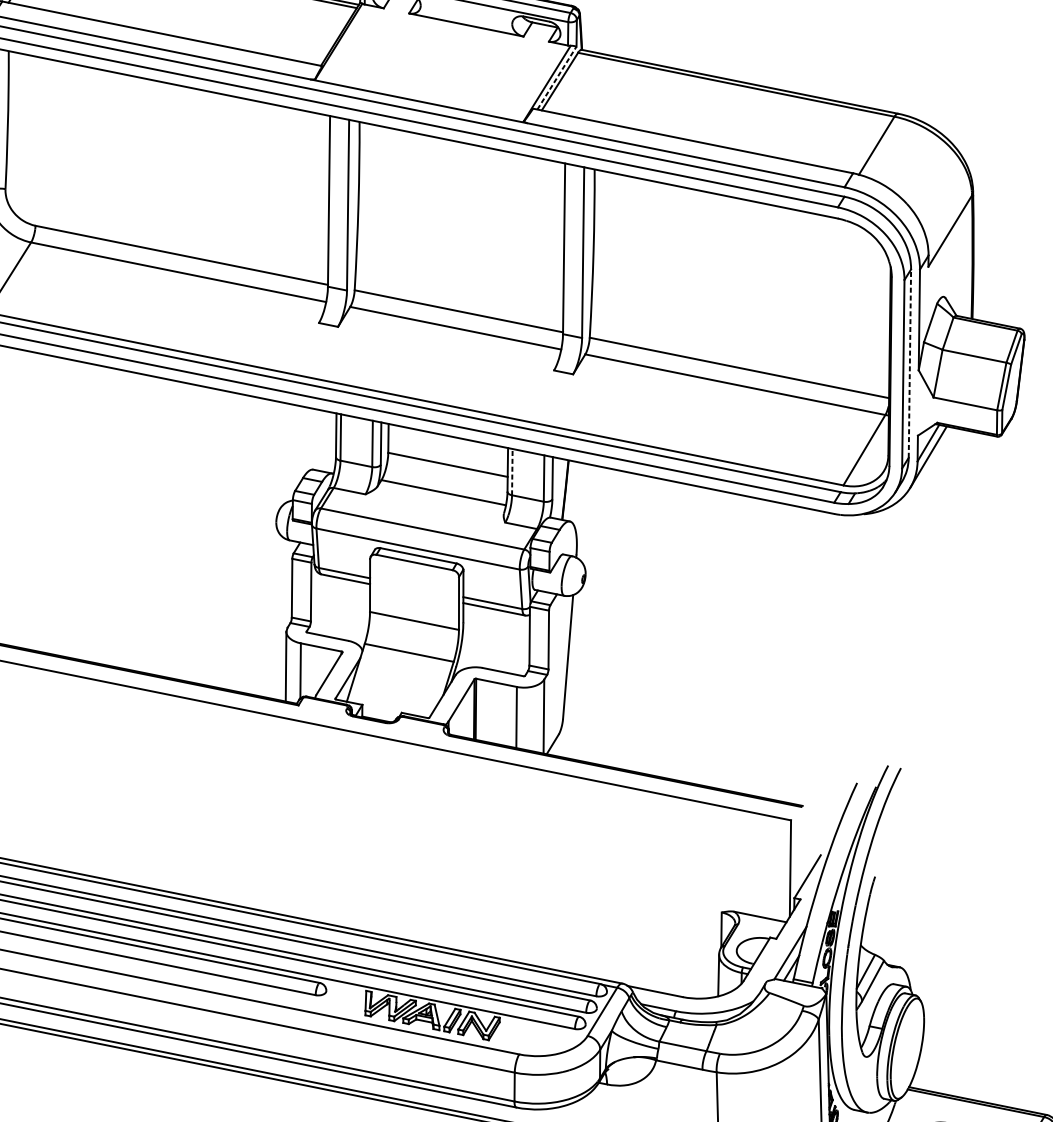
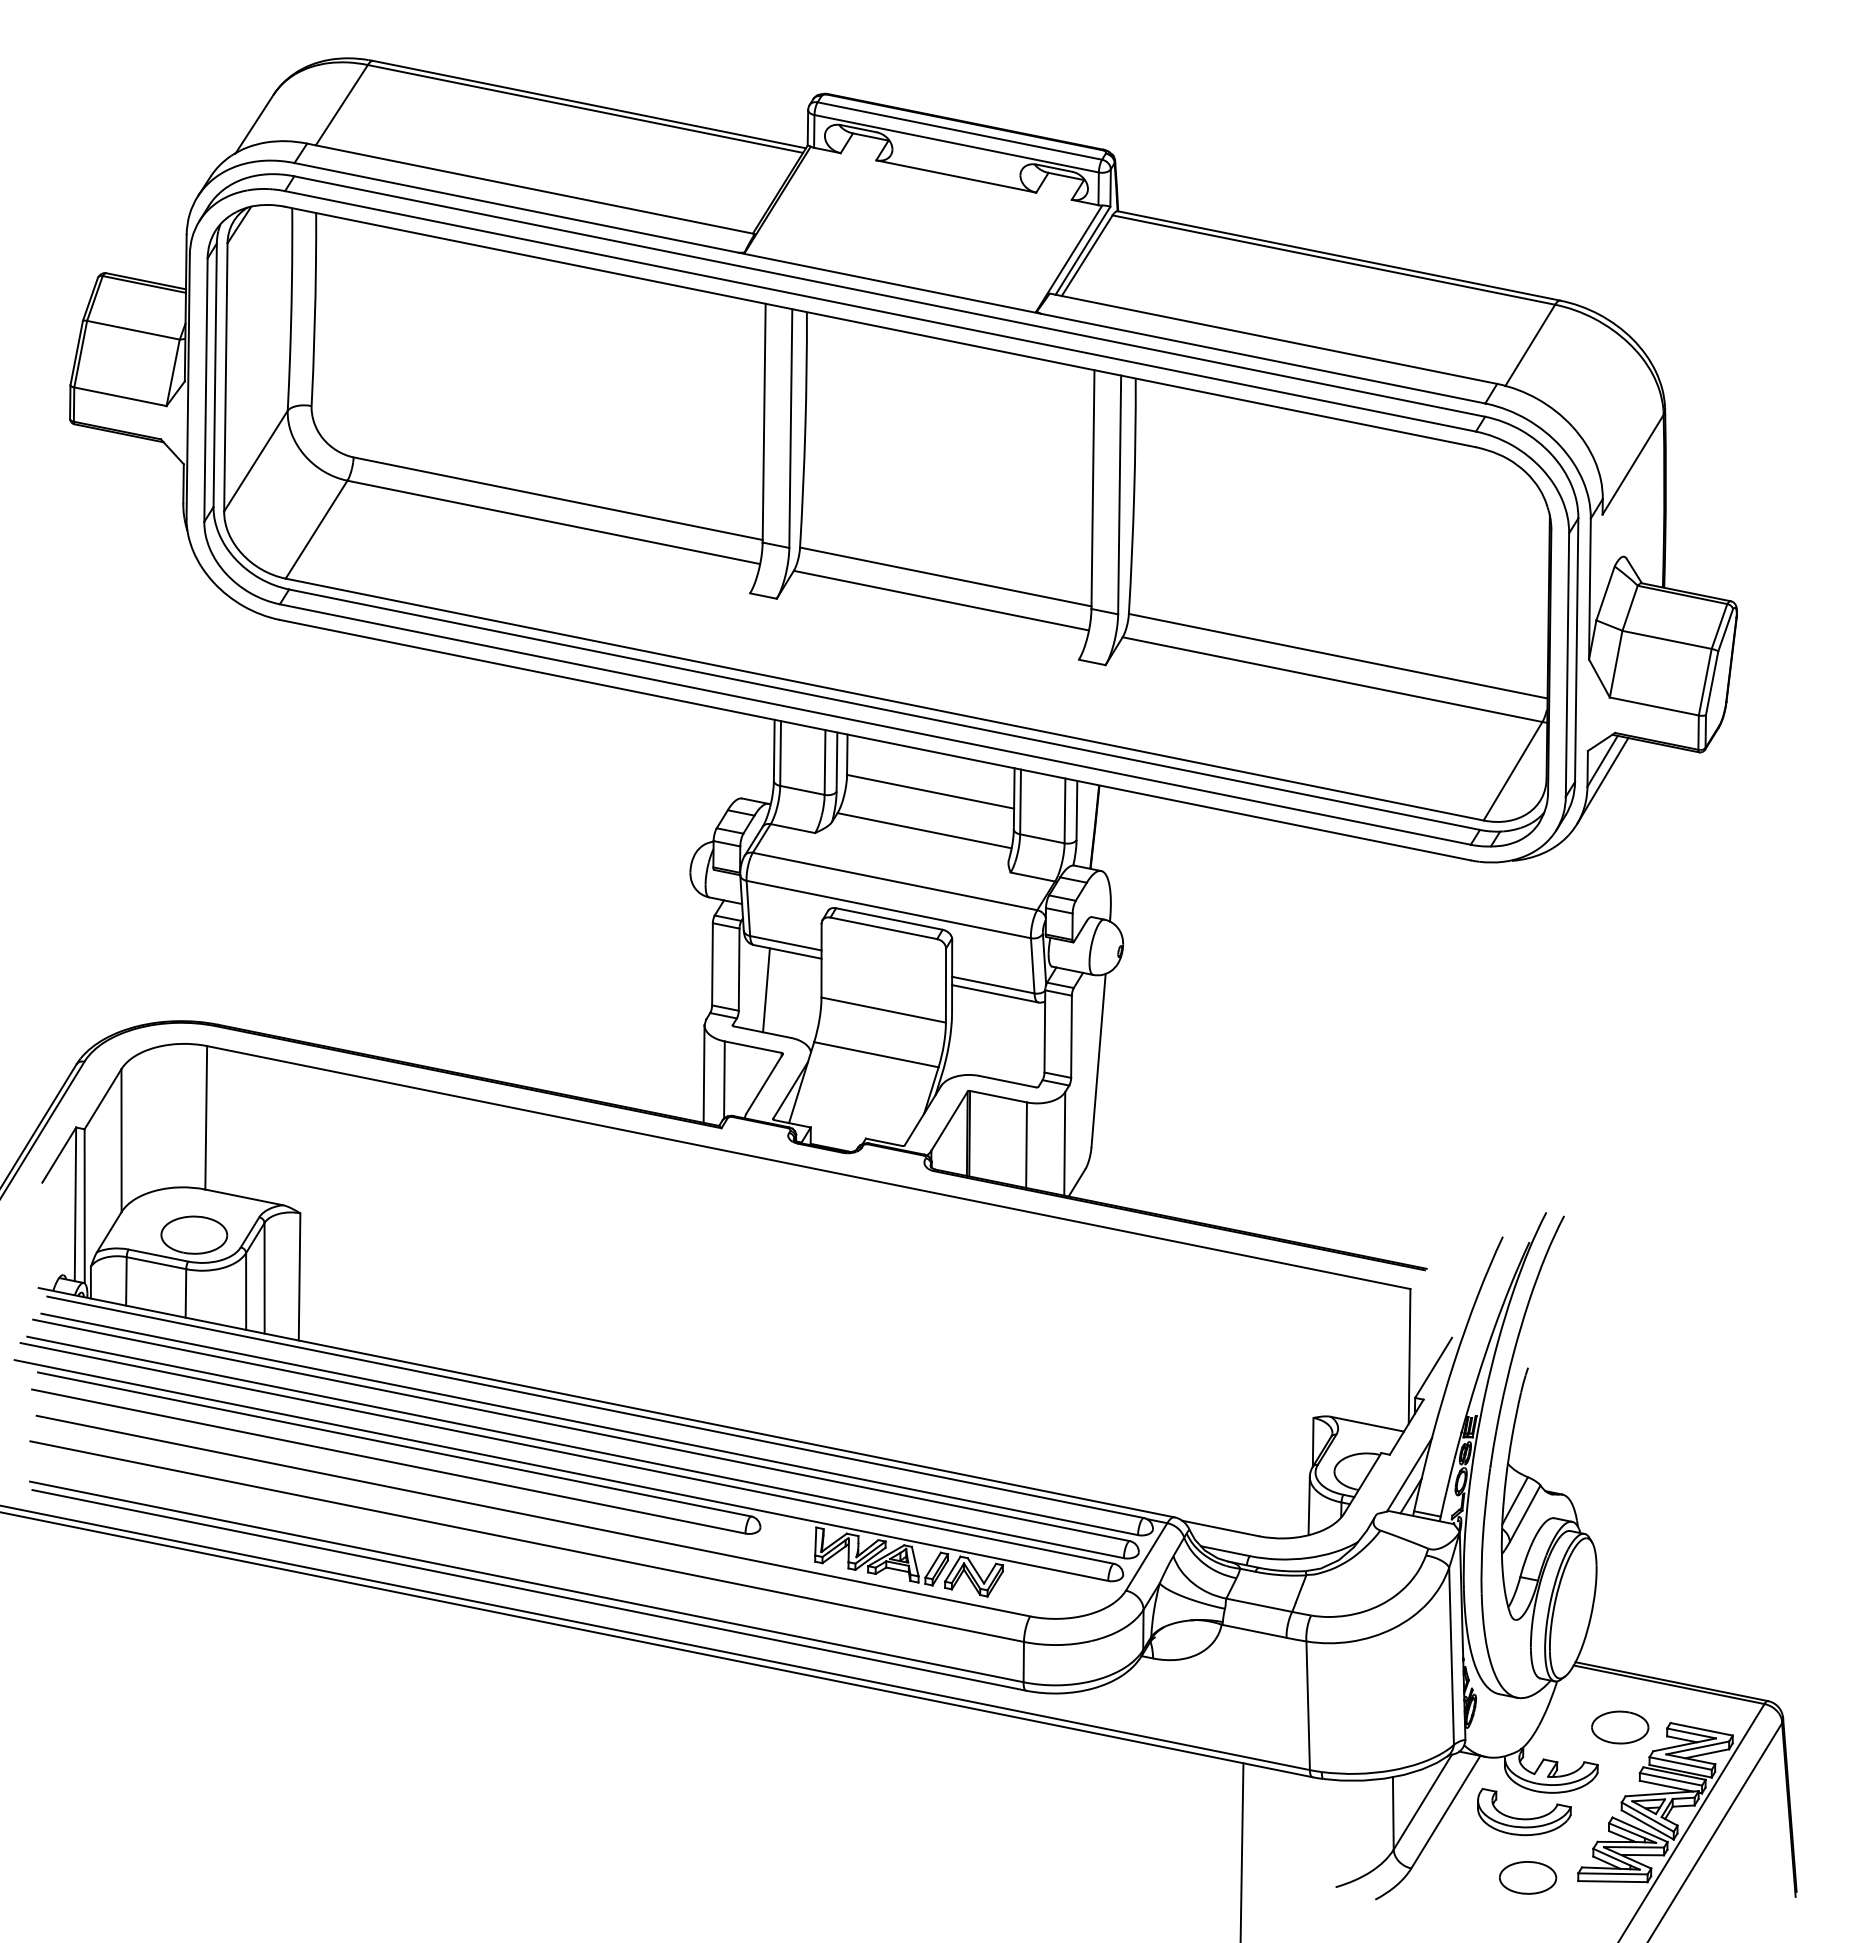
line: (557, 77) -> (1083, 250), dashed -> solid
line: (909, 363) -> (1576, 650), dashed -> solid
line: (512, 471) -> (1020, 801), dashed -> solid
line: (330, 606) -> (766, 990), added

